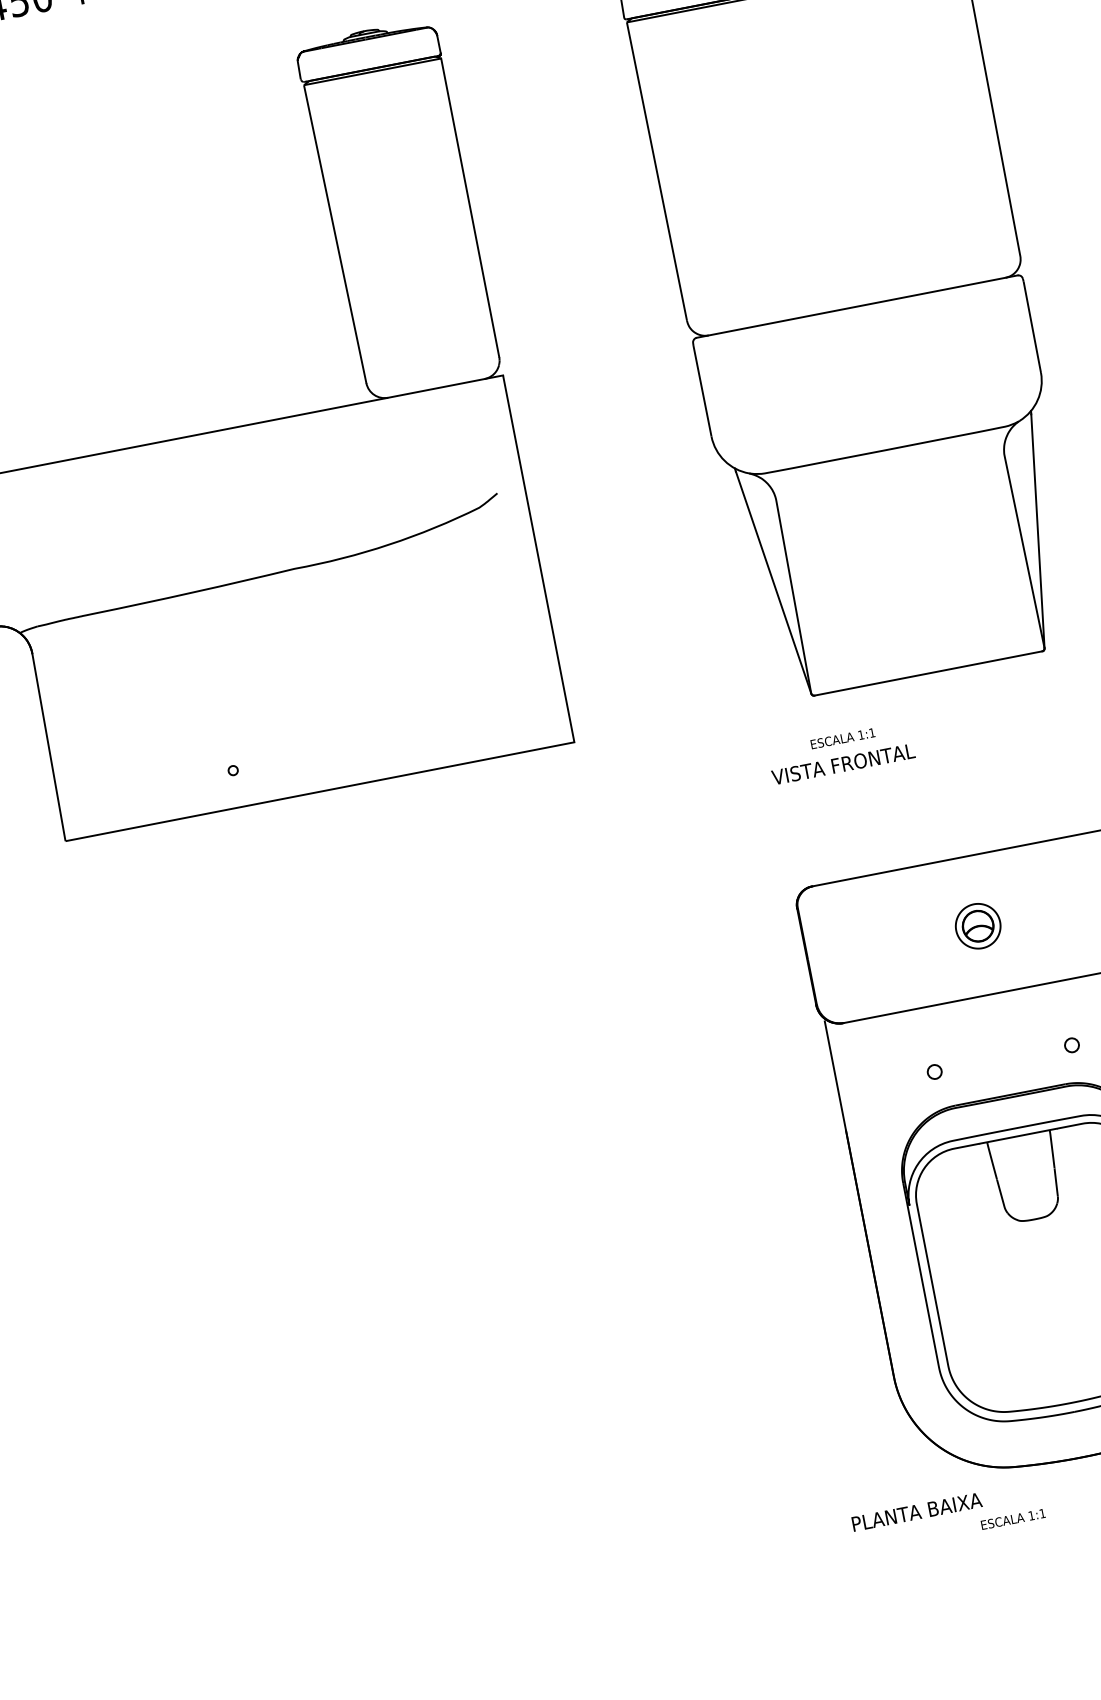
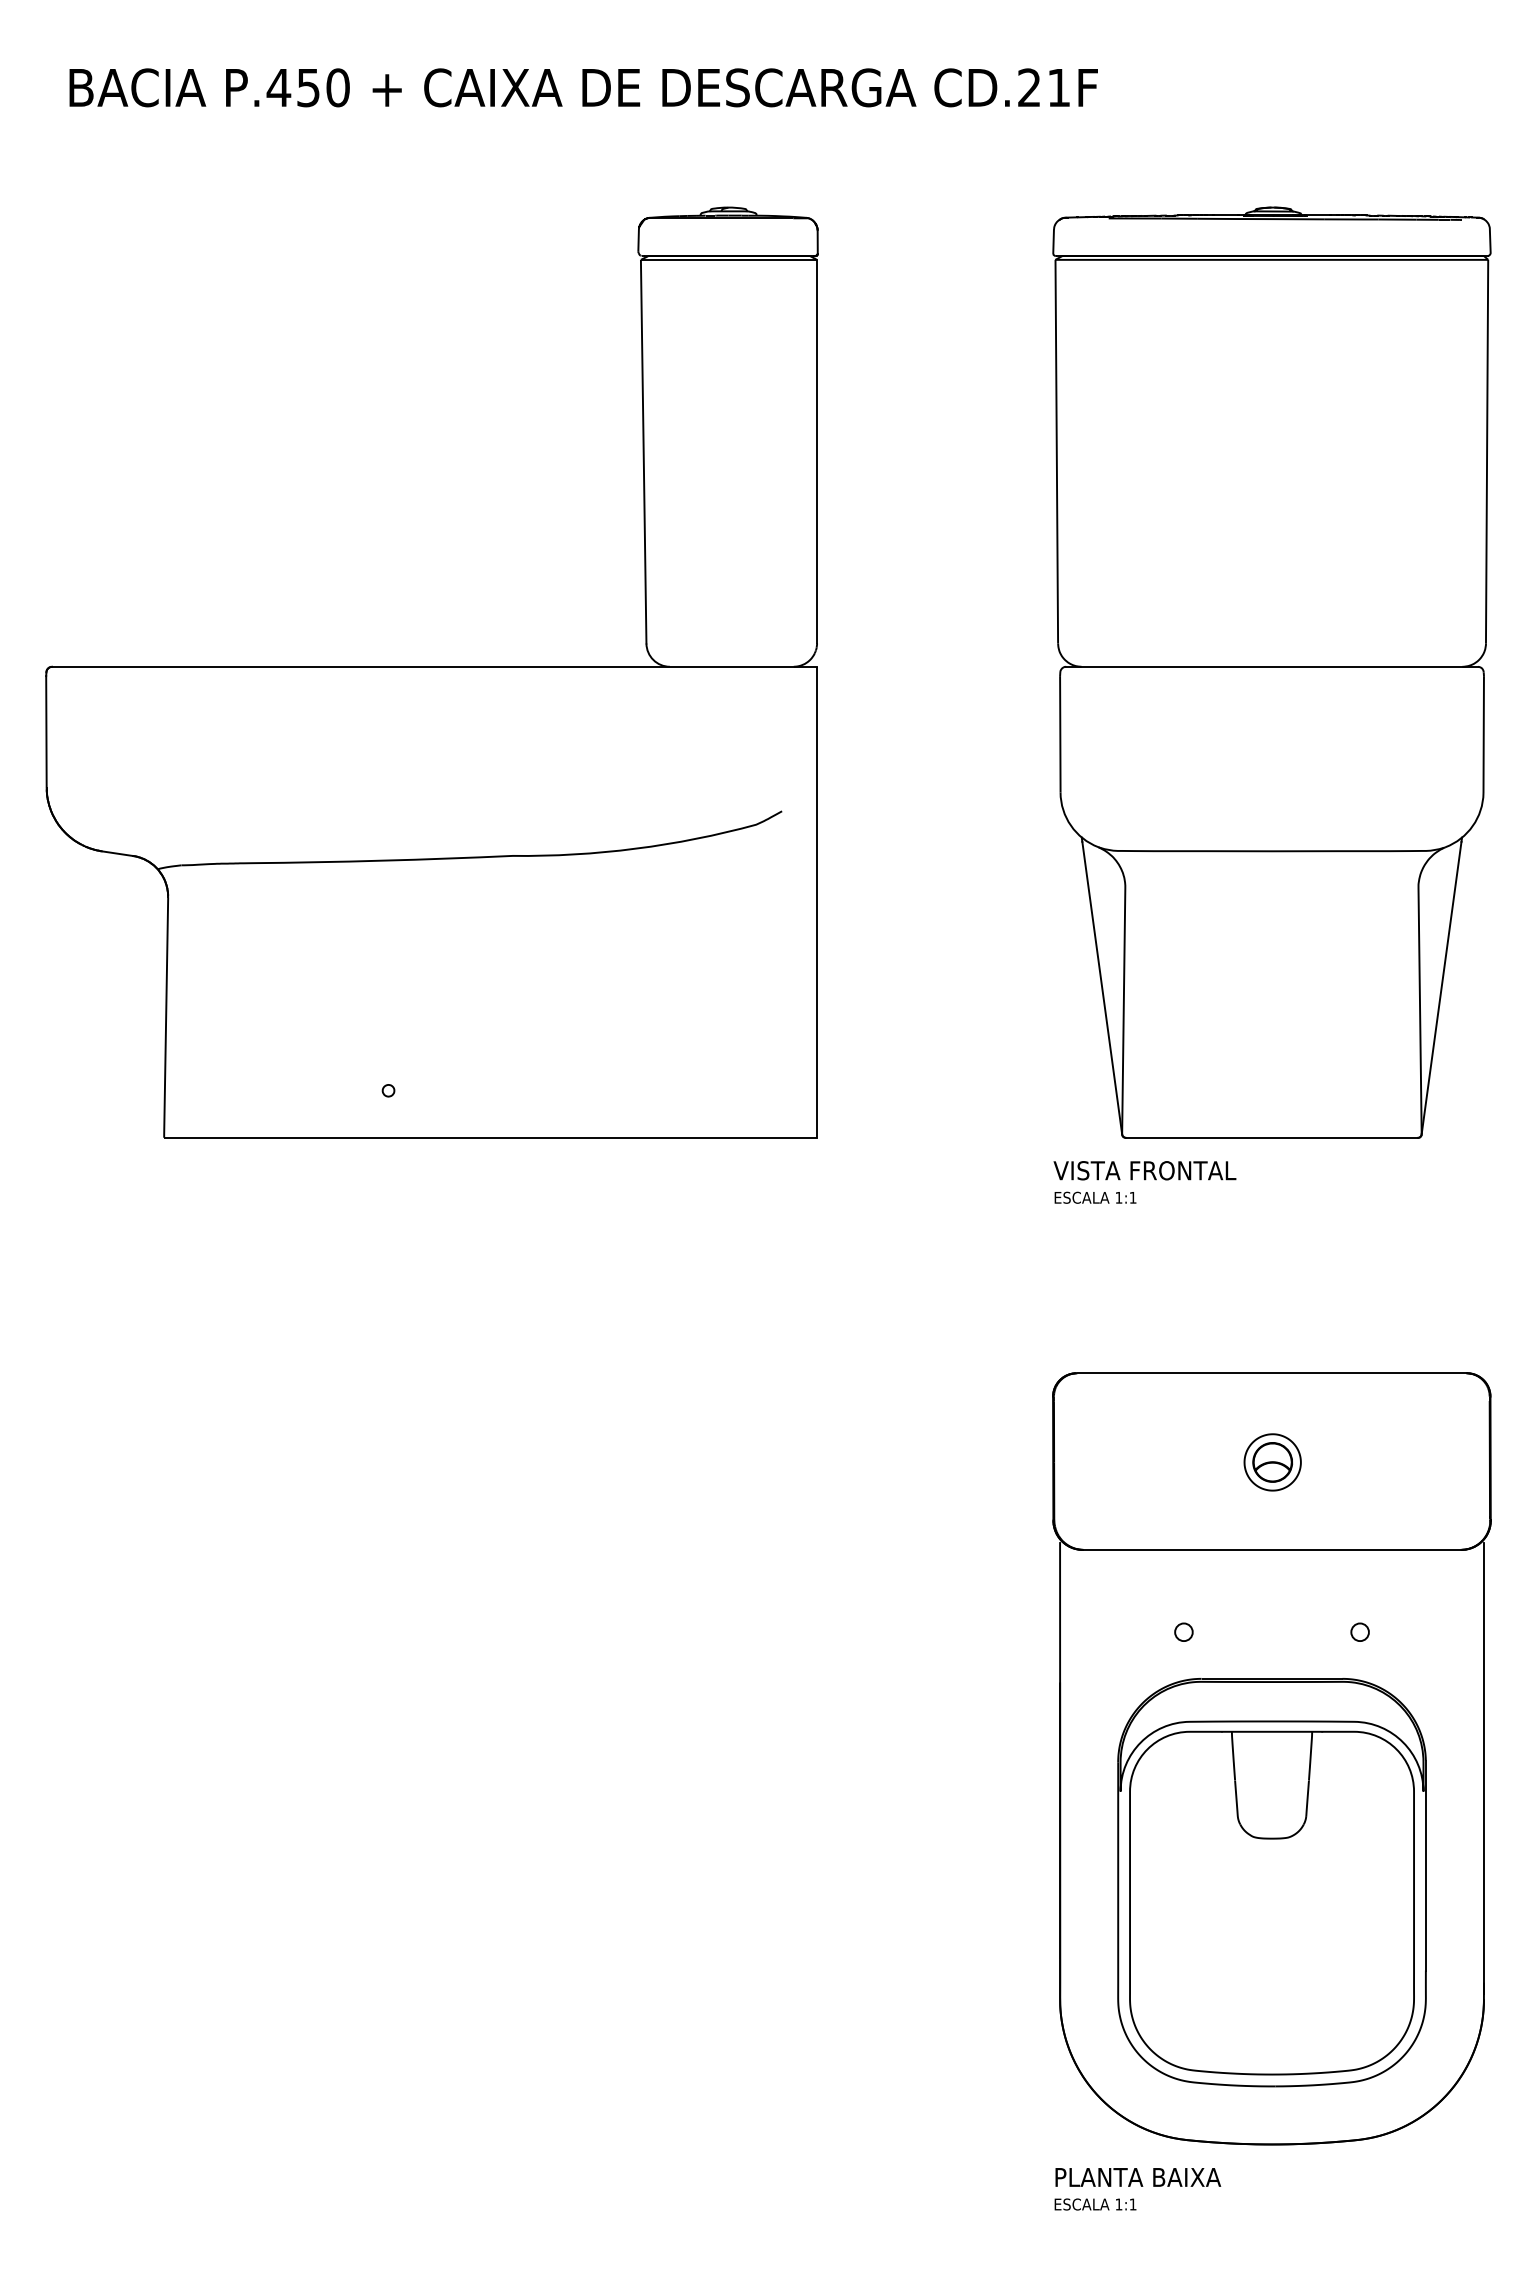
text: (842, 738) -> (1095, 1197), moved
text: (843, 764) -> (1144, 1170), moved
text: (917, 1512) -> (1138, 2177), moved
text: (1013, 1519) -> (1095, 2204), moved

